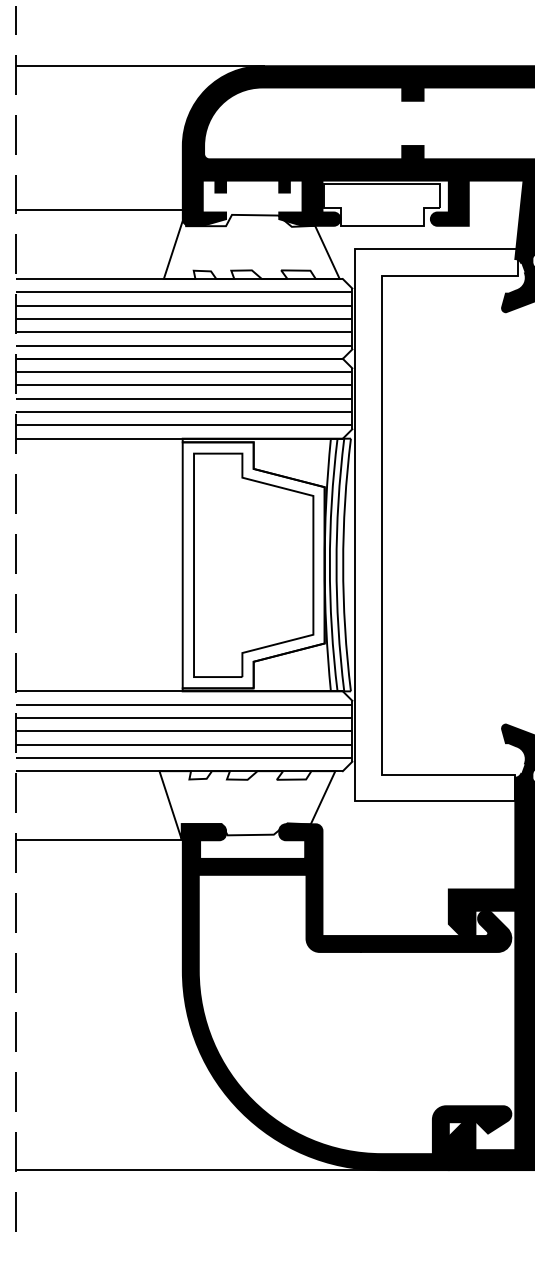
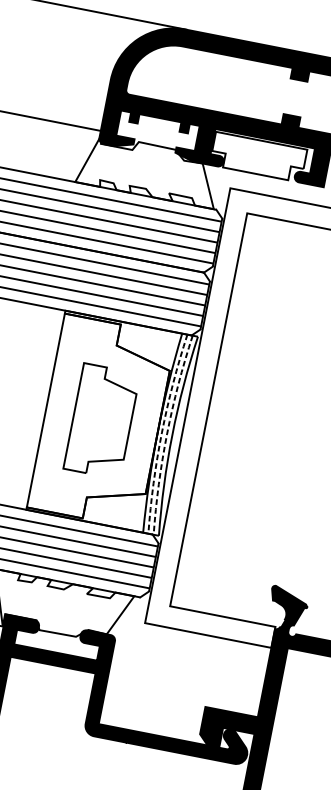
part: (253, 564) -> (101, 420), size x0.6
arc: (329, 565) -> (161, 433), solid -> dashed
arc: (336, 565) -> (167, 434), solid -> dashed

